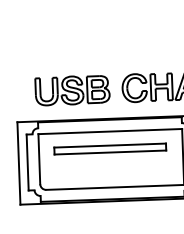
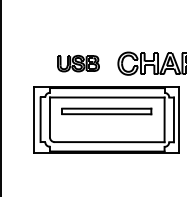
part: (72, 90) -> (78, 63), size x0.7

